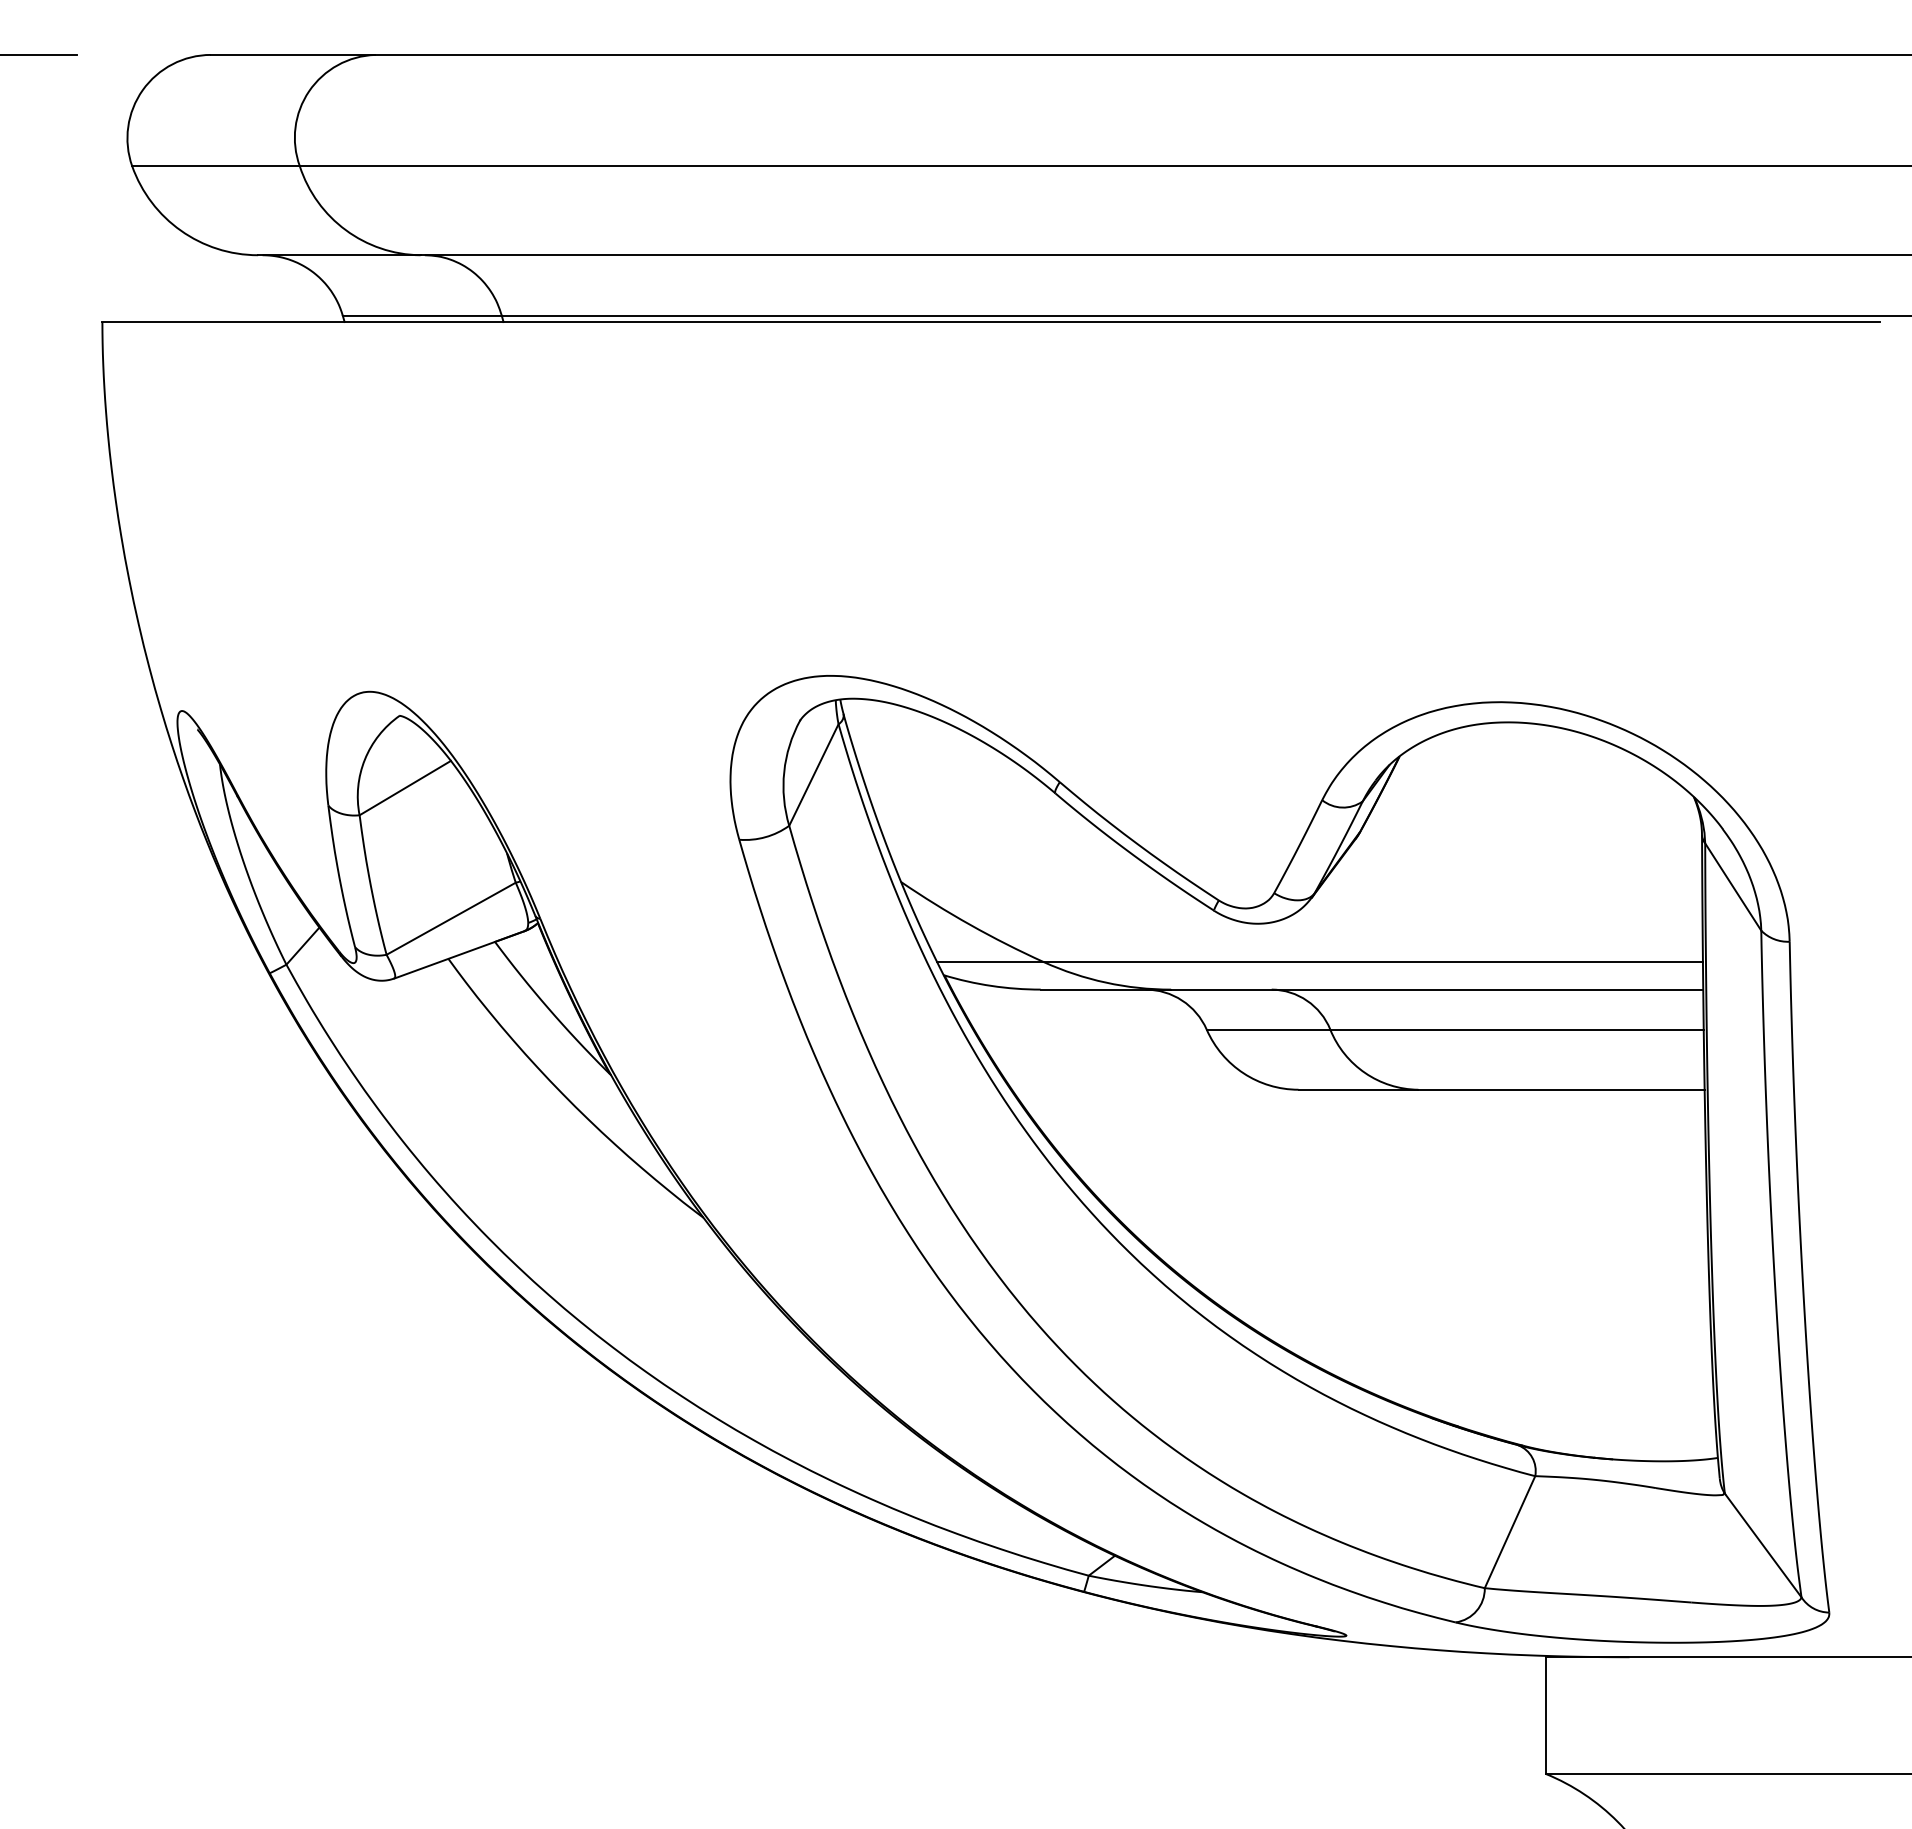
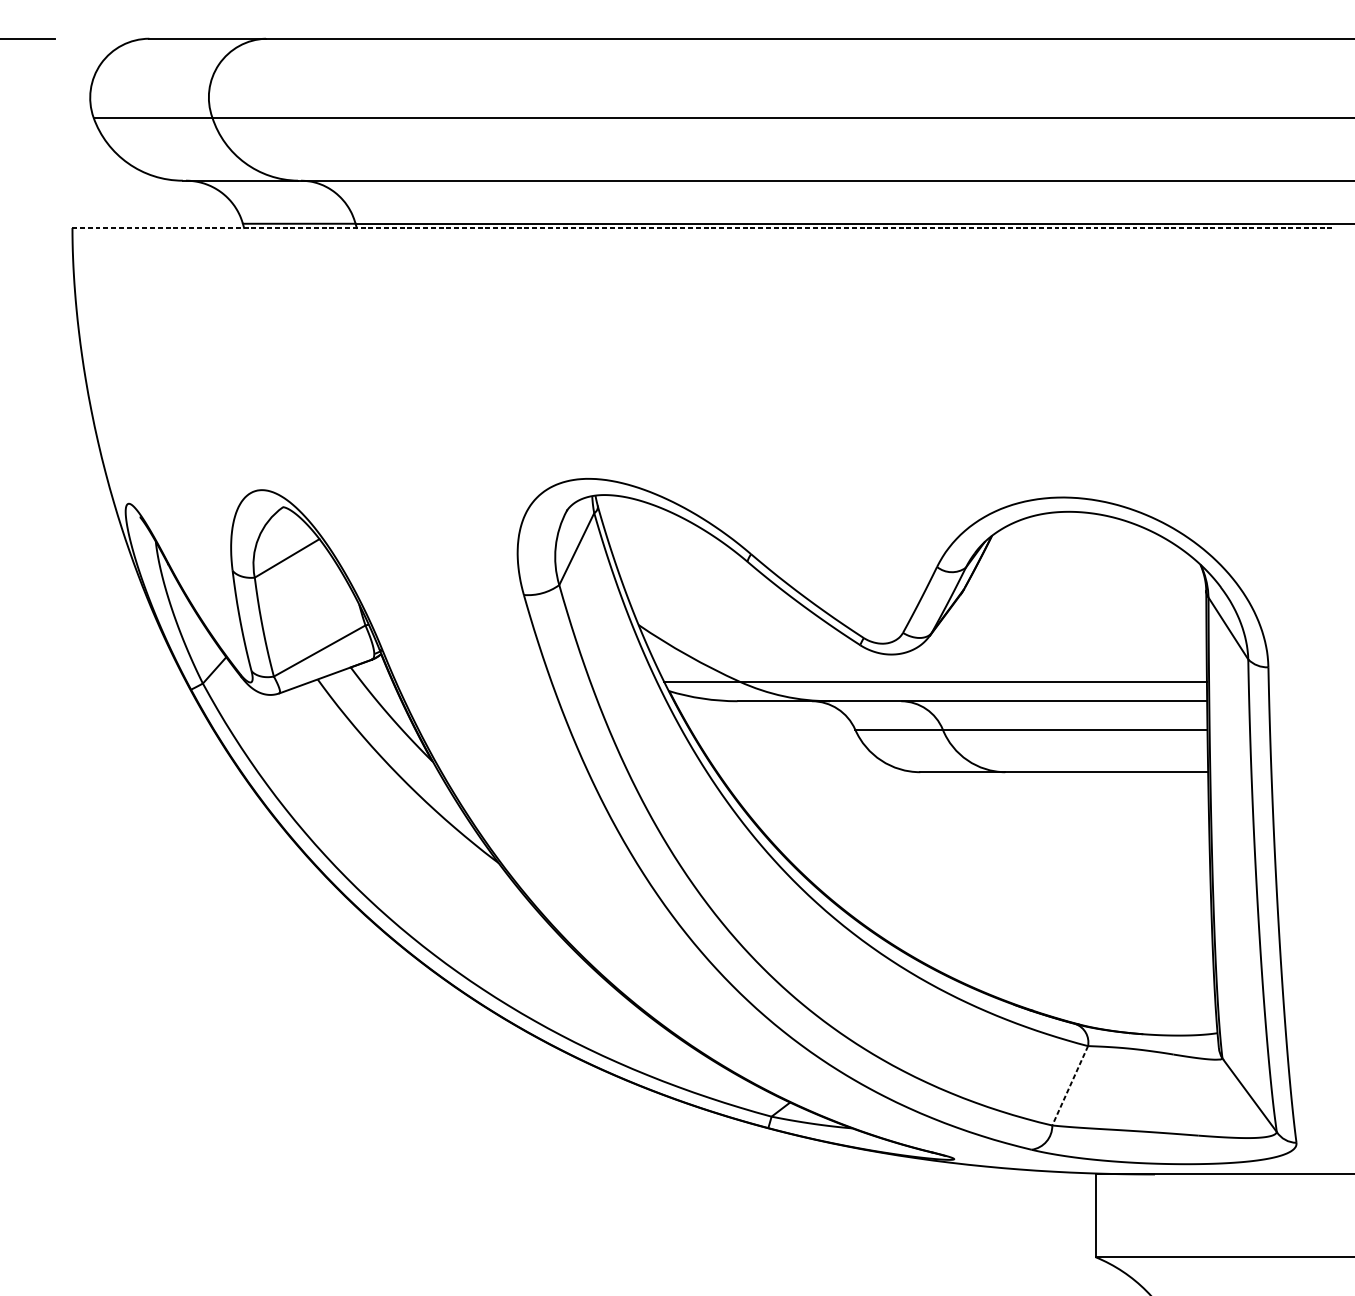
line: (991, 321) -> (702, 227), solid -> dashed
line: (1509, 1532) -> (1069, 1086), solid -> dashed

